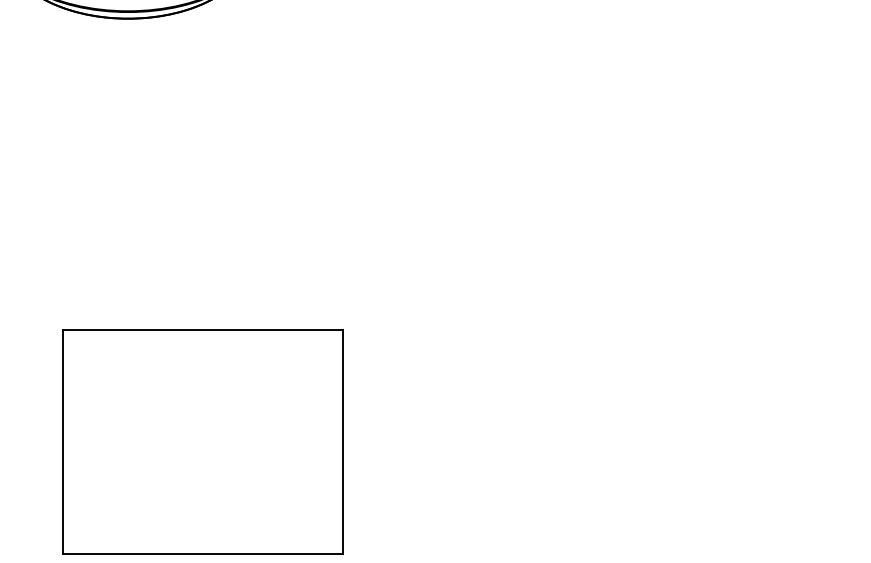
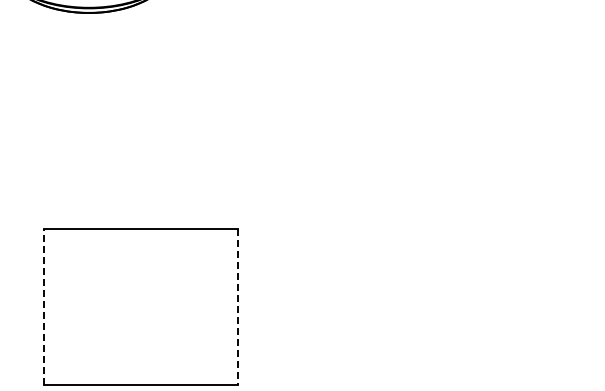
line: (64, 442) -> (44, 307), solid -> dashed
line: (343, 442) -> (238, 307), solid -> dashed

